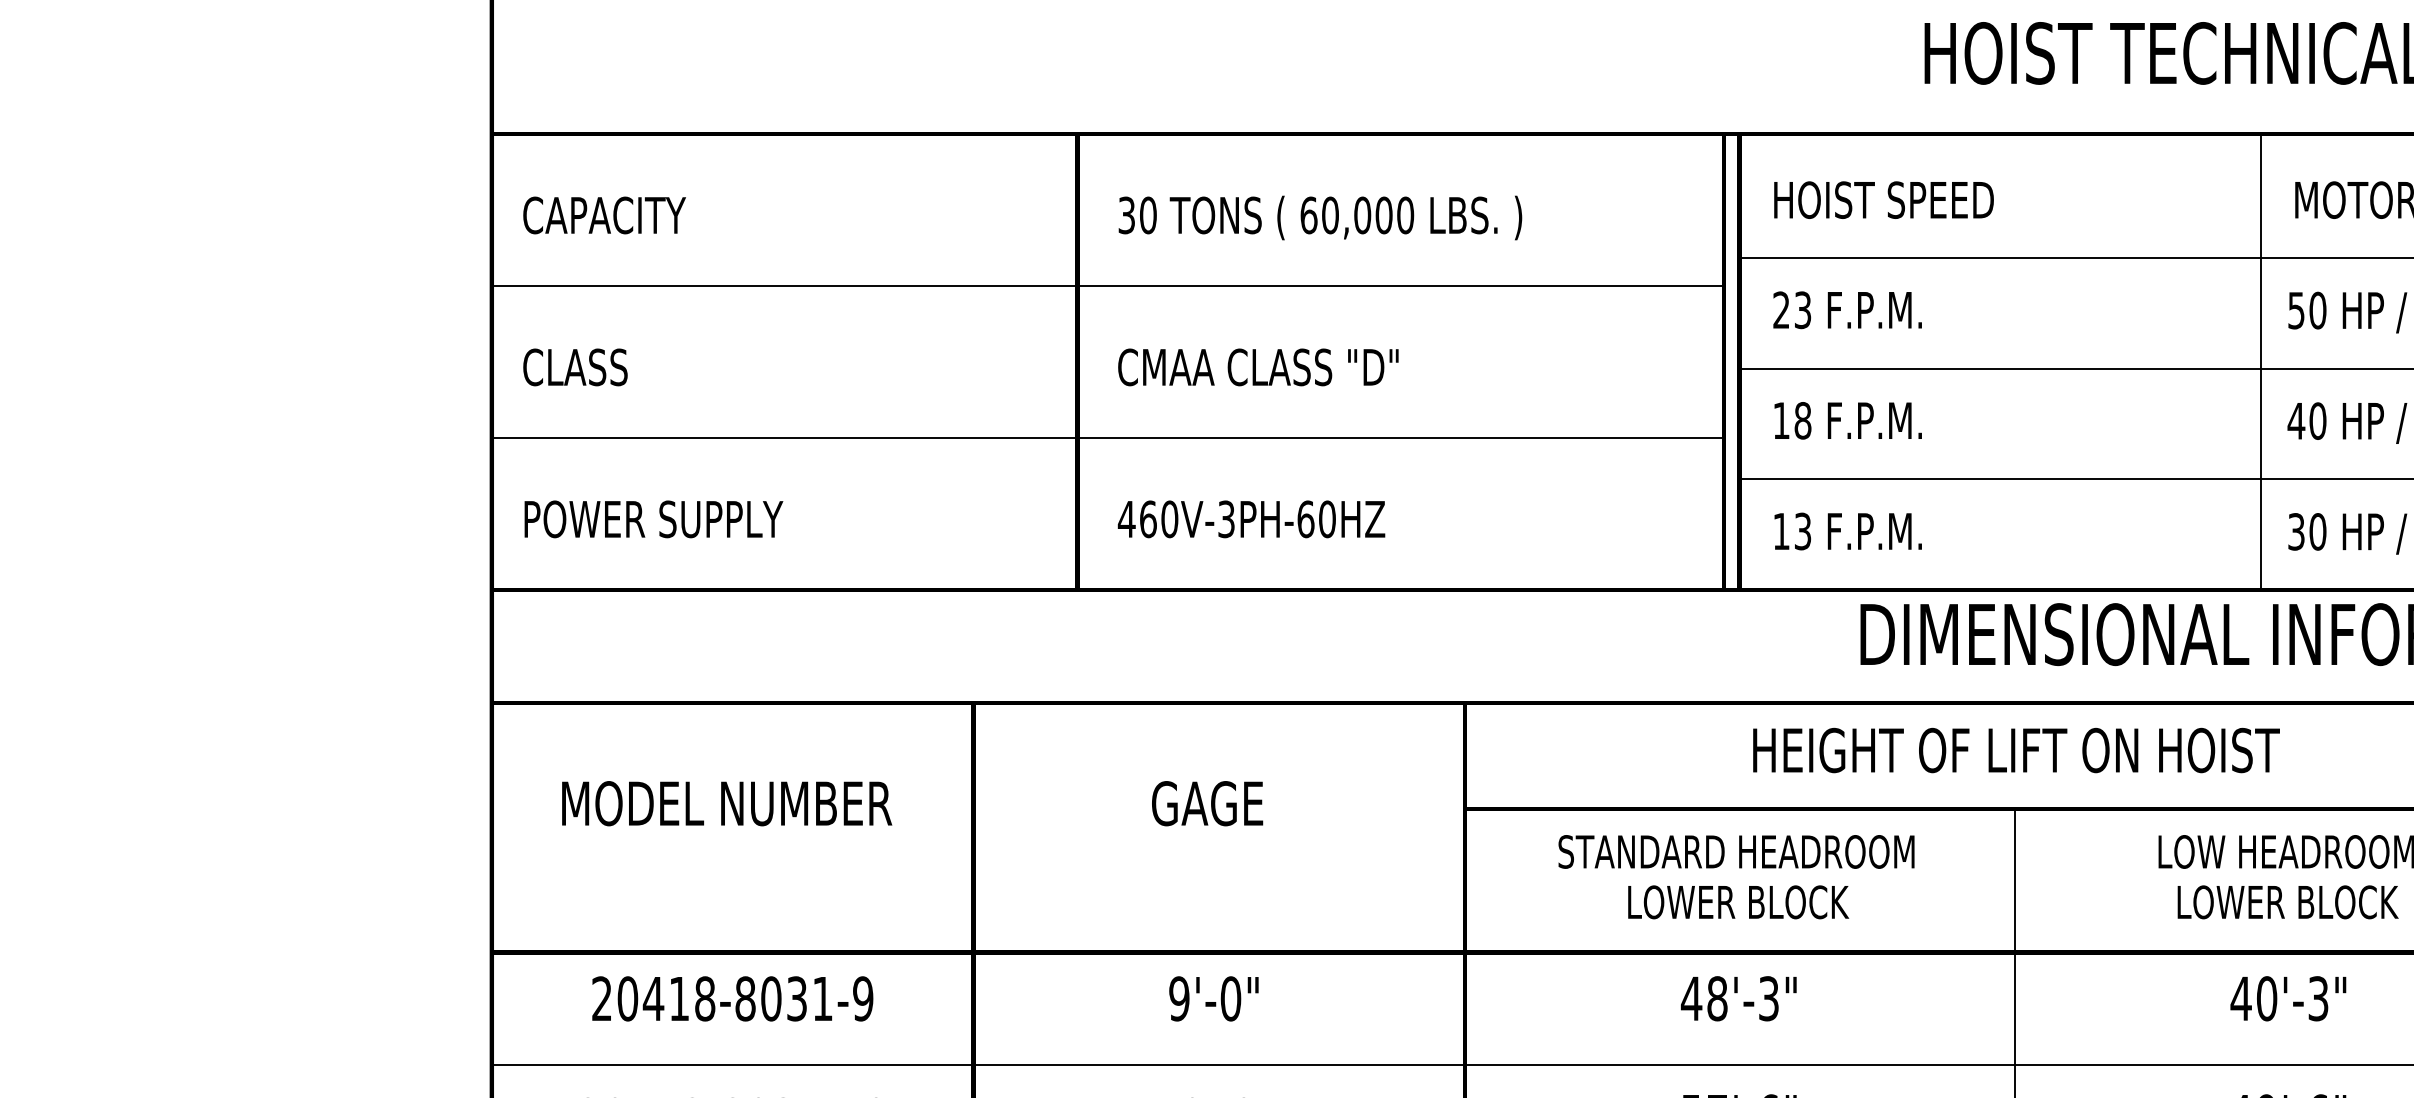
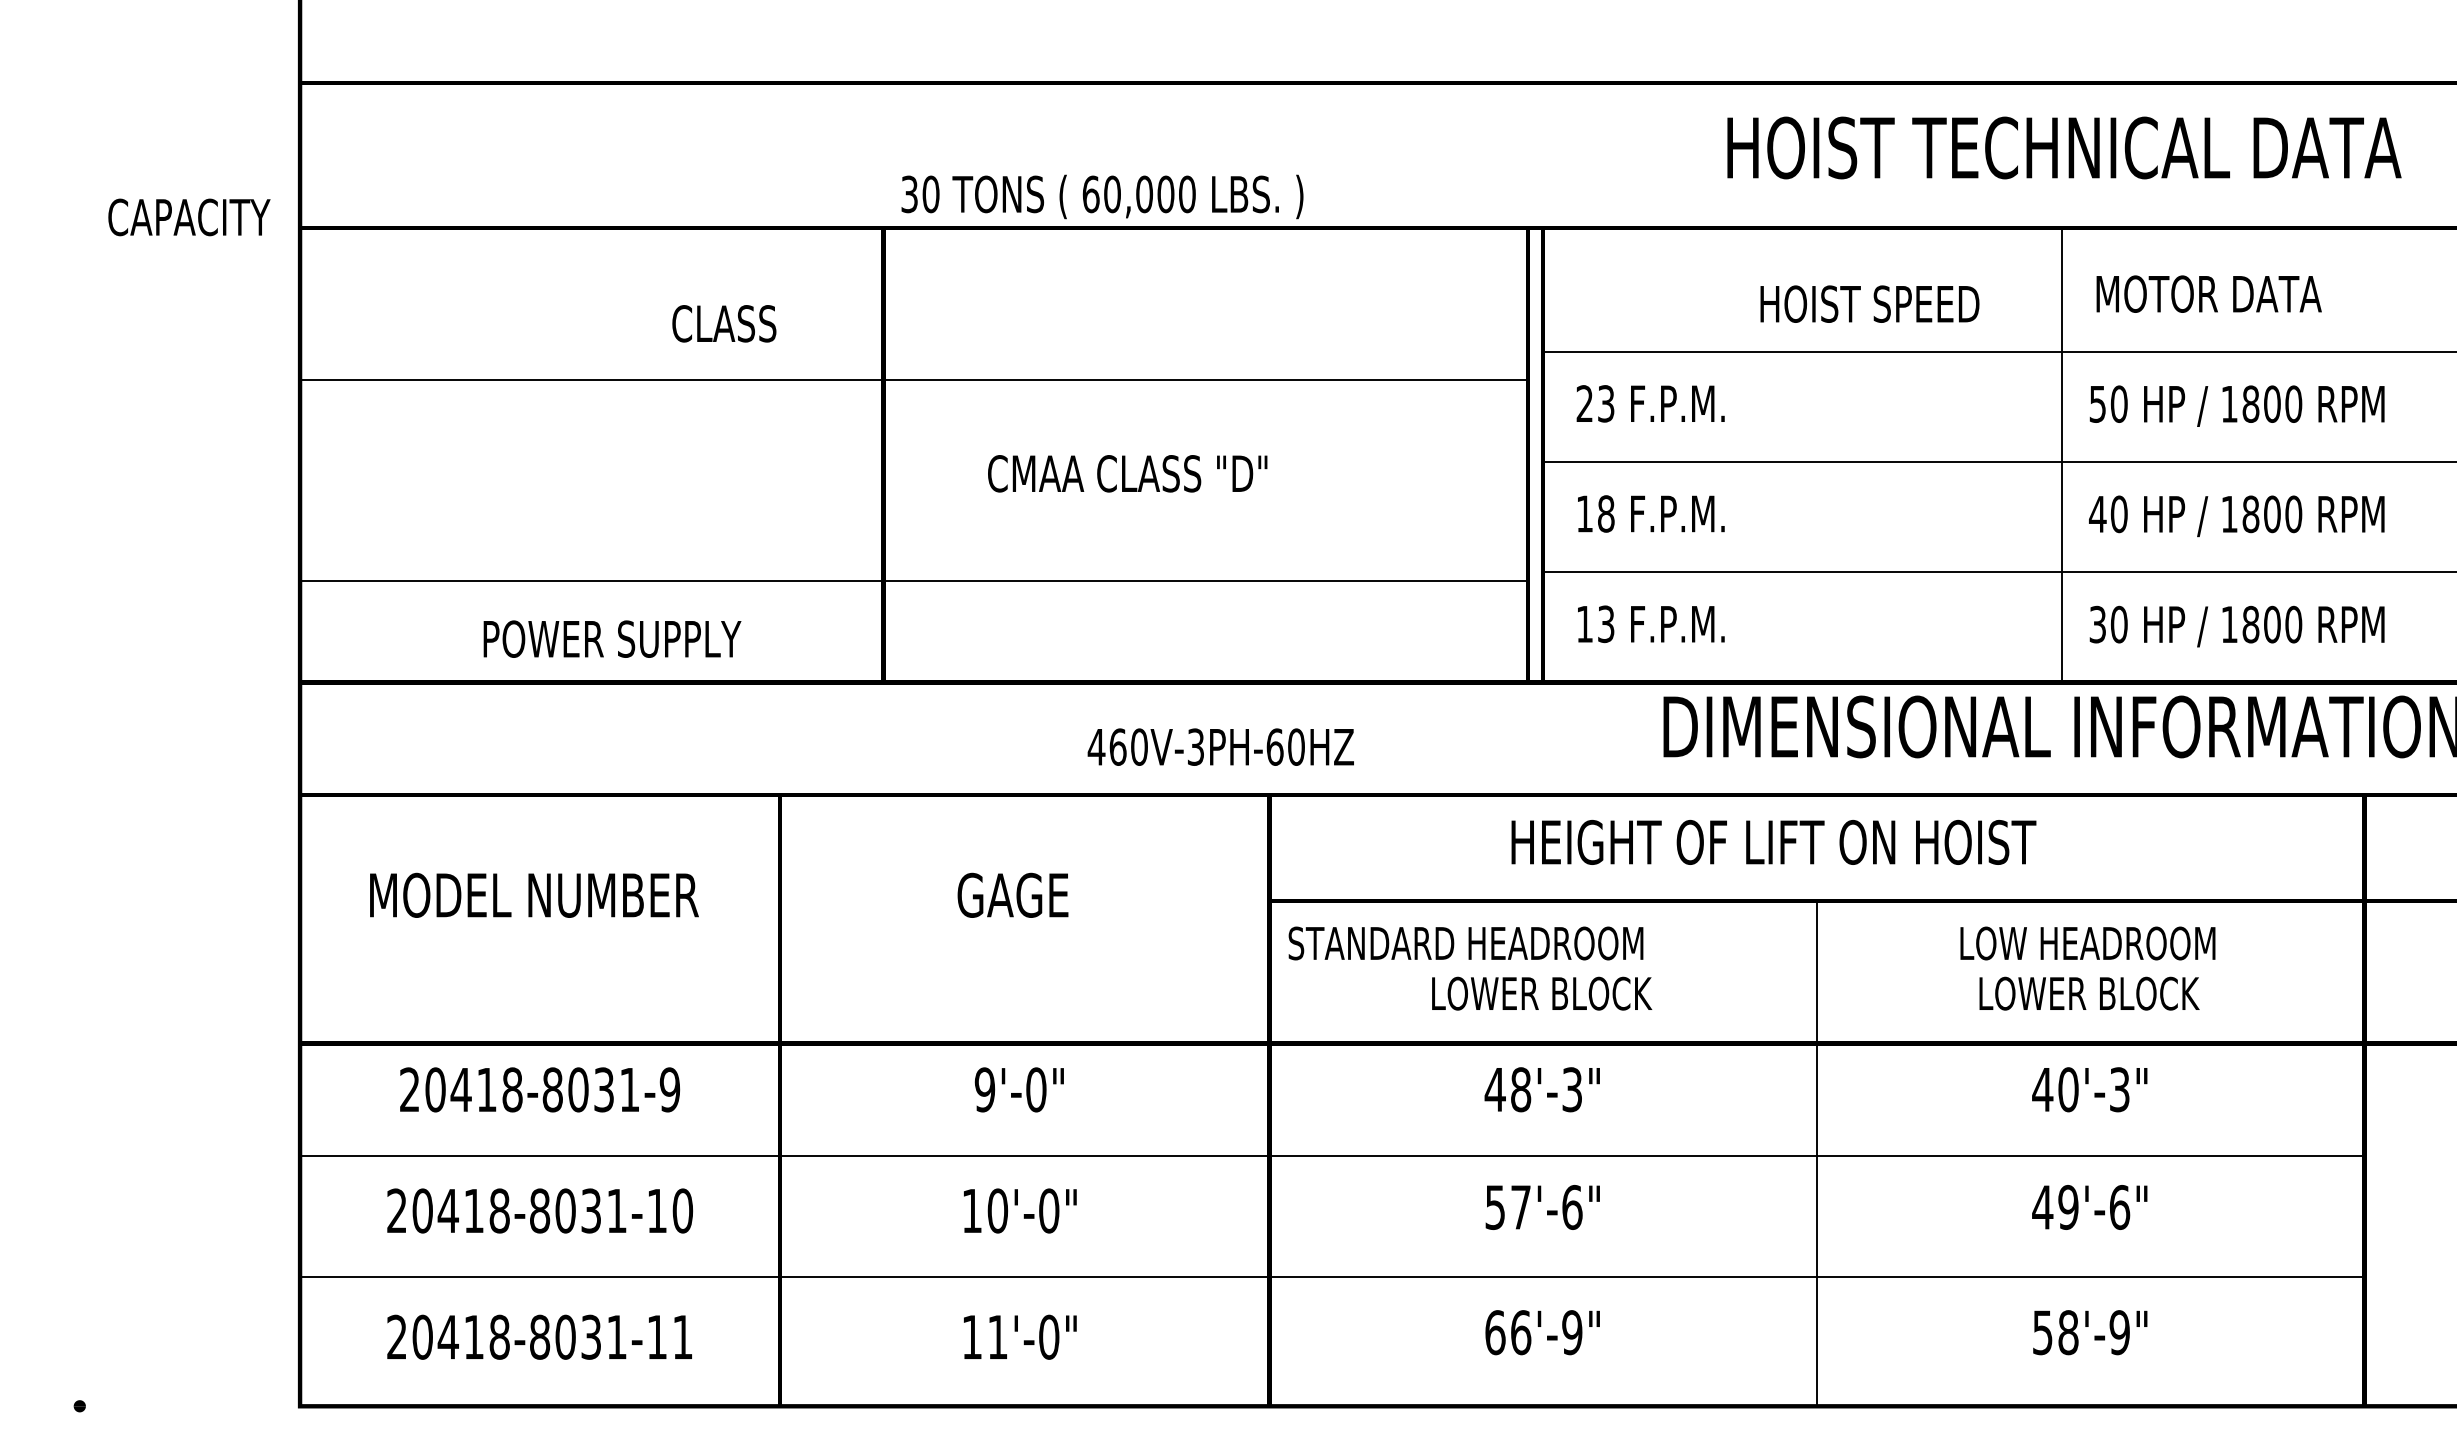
text: (1883, 199) -> (1869, 303), moved
text: (604, 215) -> (189, 217), moved
text: (1320, 217) -> (1102, 196), moved
text: (575, 367) -> (724, 323), moved
text: (1258, 367) -> (1127, 473), moved
line: (1107, 437) -> (913, 580), moved
text: (653, 518) -> (612, 638), moved
text: (1251, 518) -> (1220, 746), moved
text: (2016, 749) -> (1773, 841), moved
text: (1736, 851) -> (1465, 943), moved

